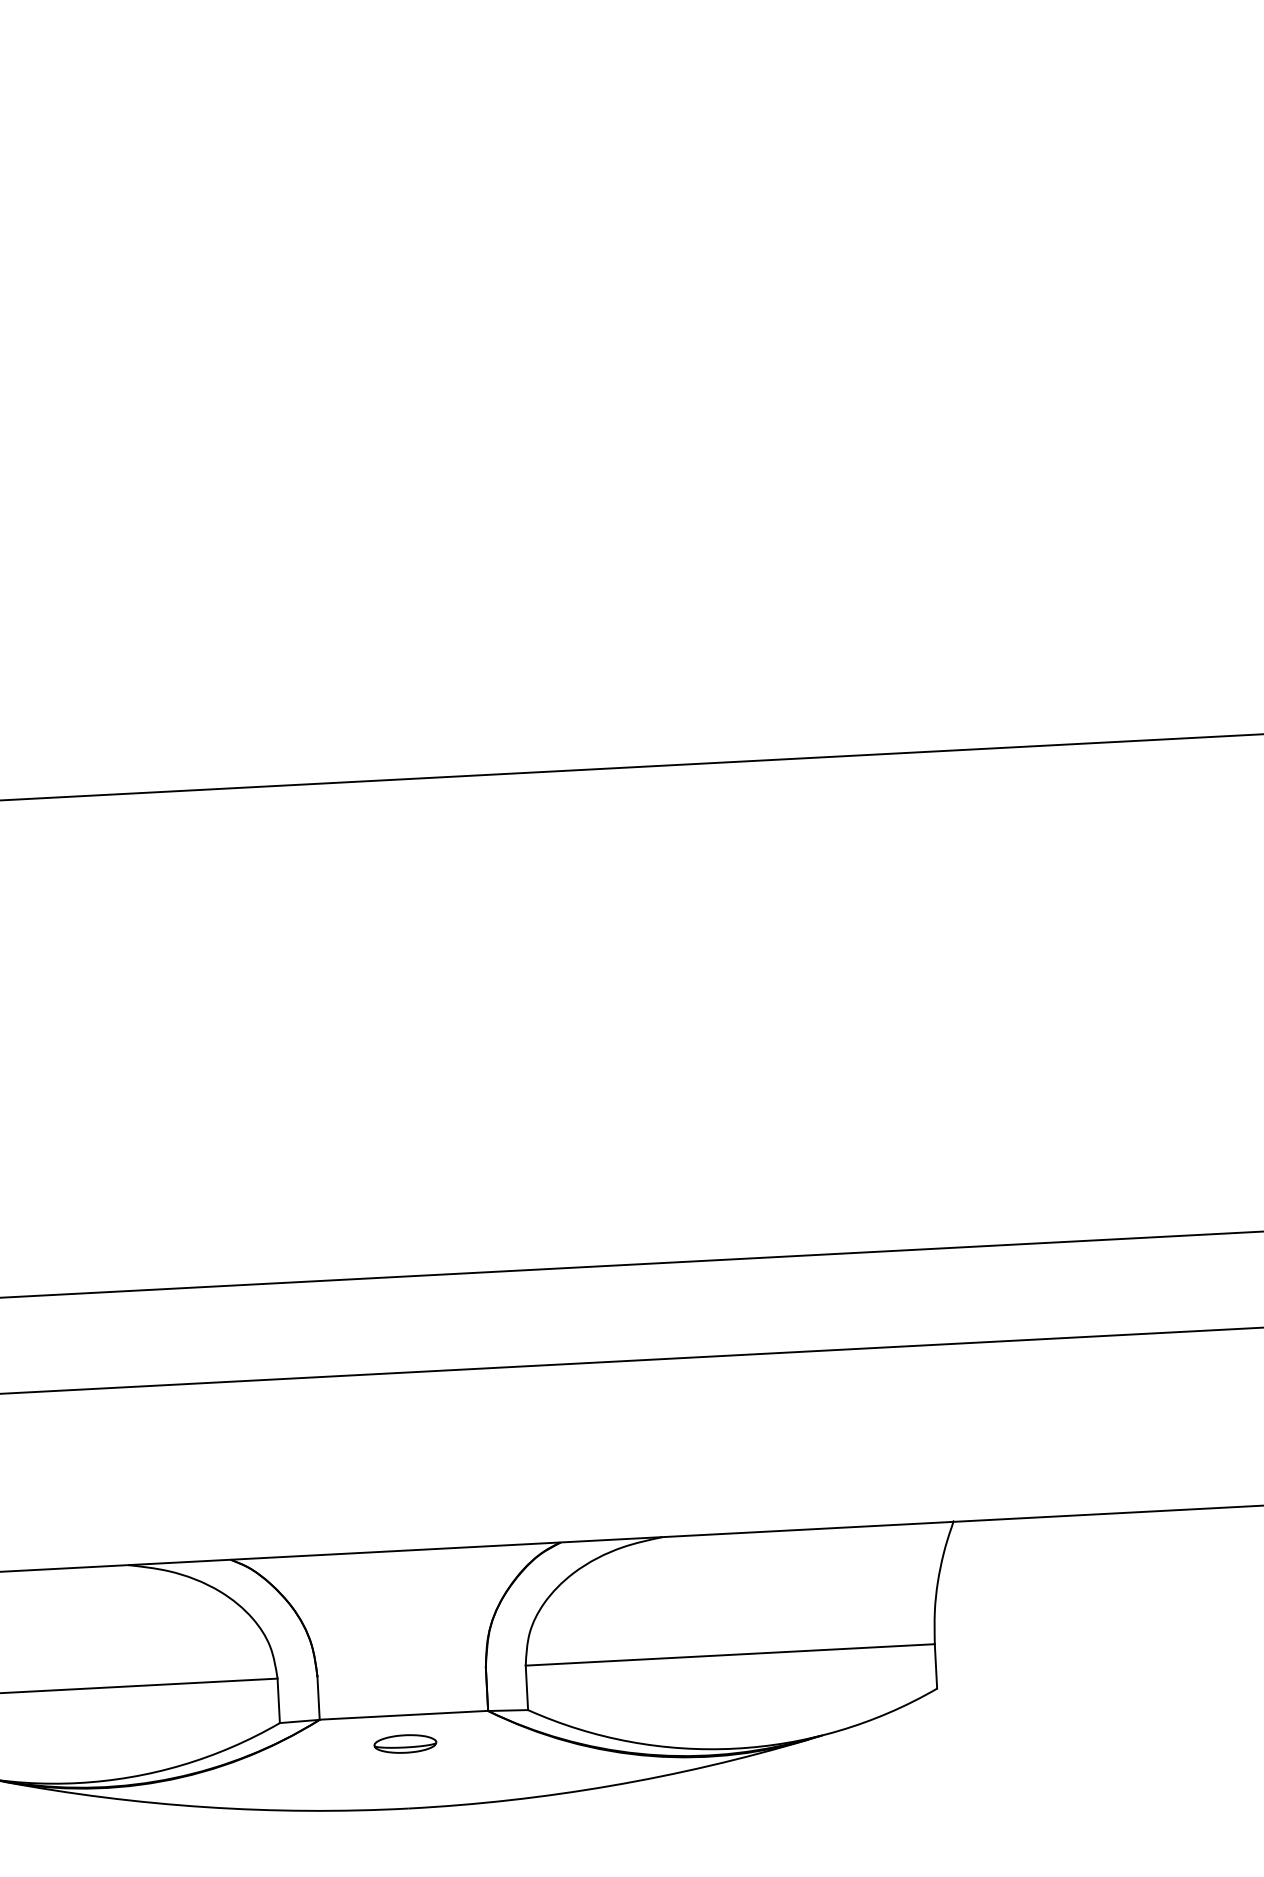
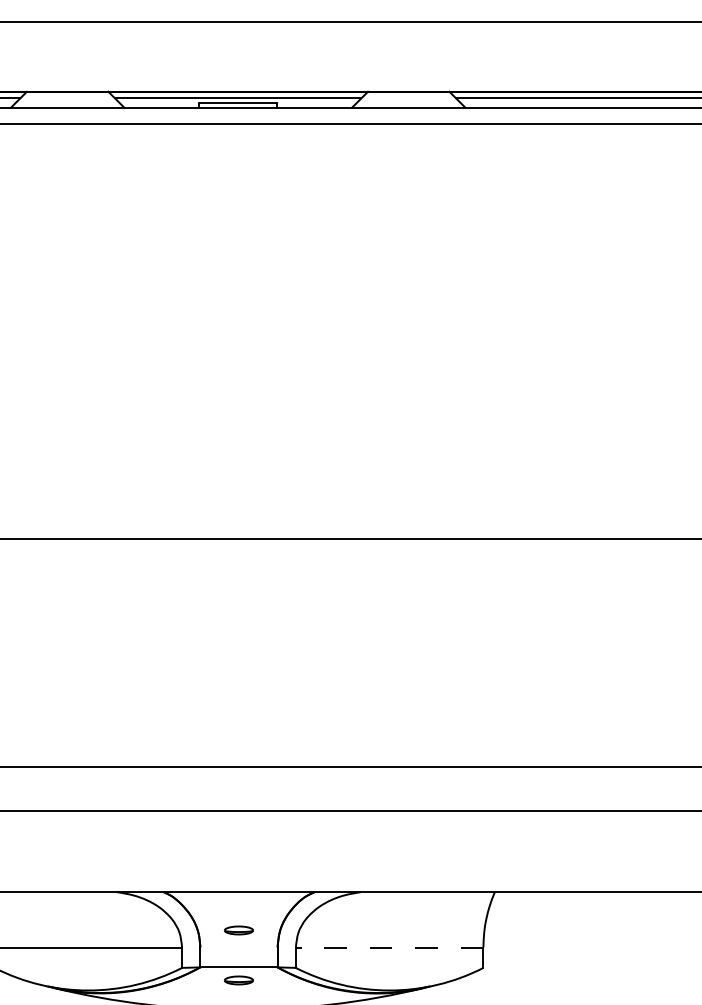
part: (400, 1634) -> (239, 930), added
line: (729, 1654) -> (389, 947), solid -> dashed

